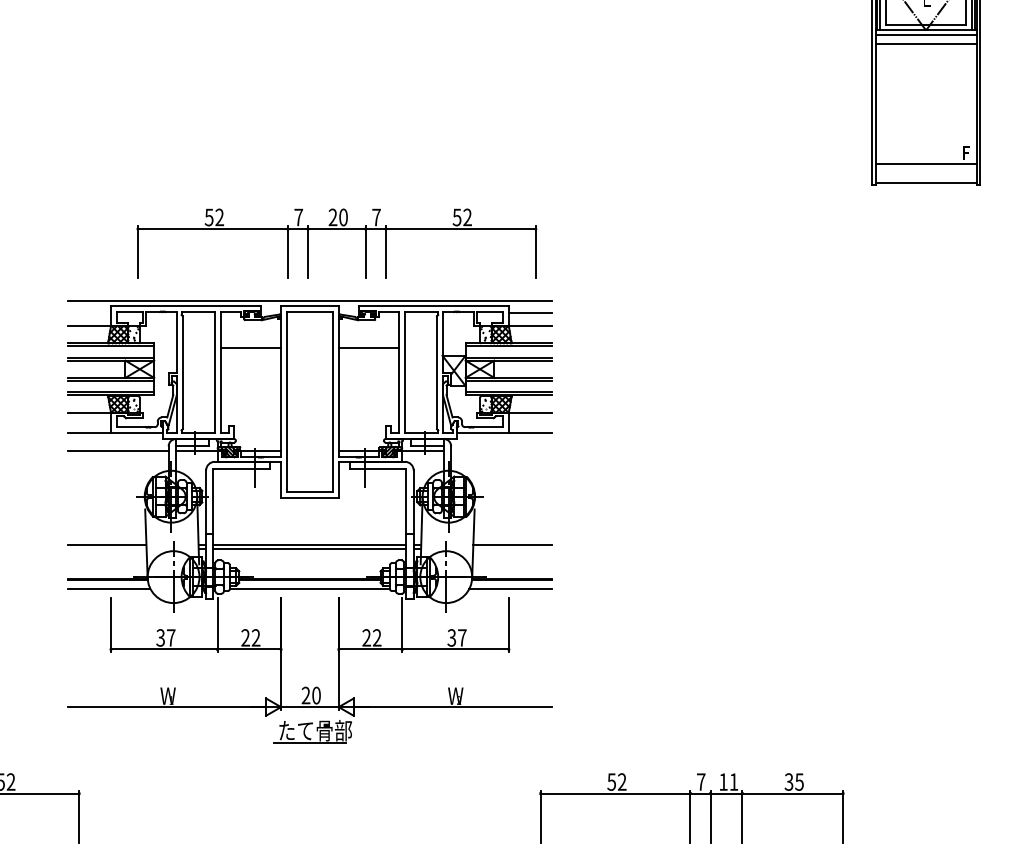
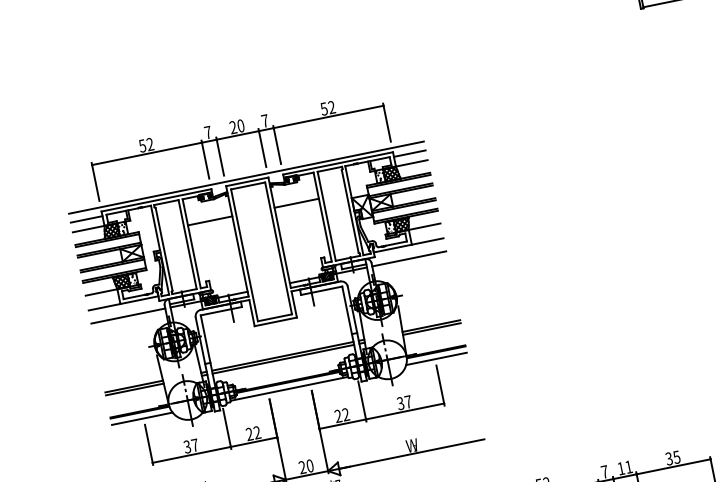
part: (336, 229) -> (237, 135), moved
line: (89, 312) -> (86, 219), added
line: (501, 450) -> (409, 258), added
line: (106, 548) -> (134, 389), added
line: (512, 548) -> (431, 329), added

